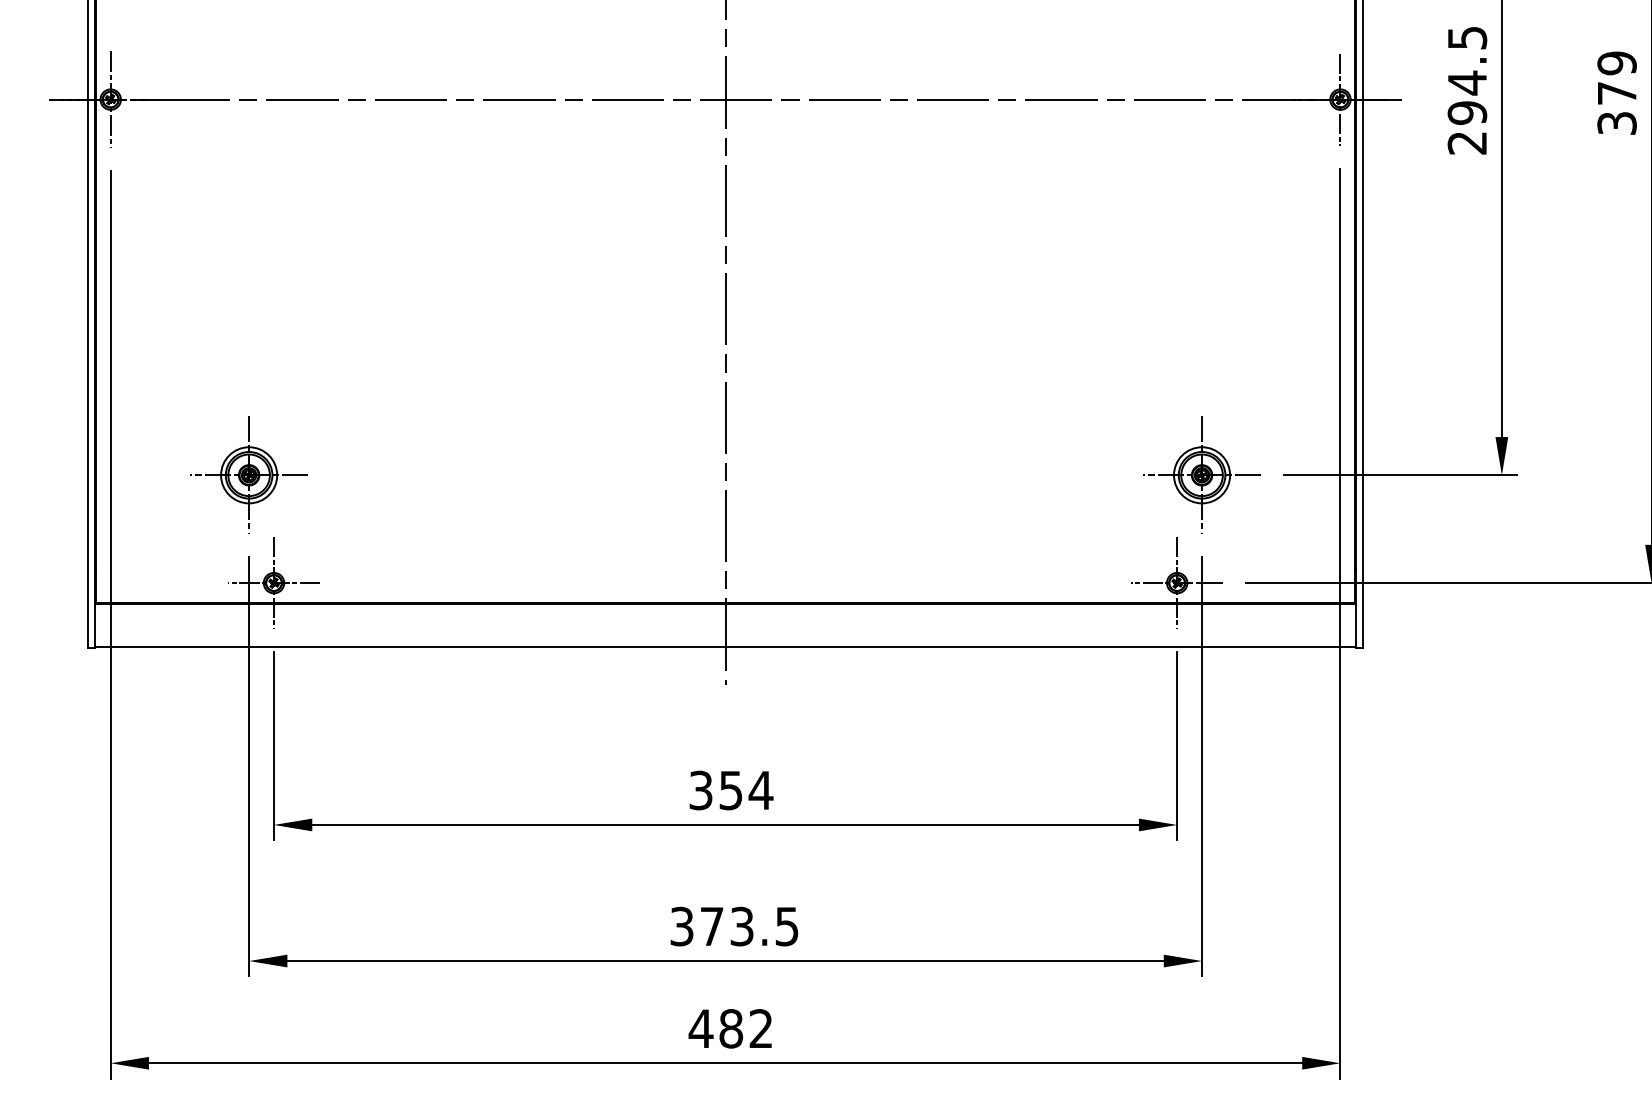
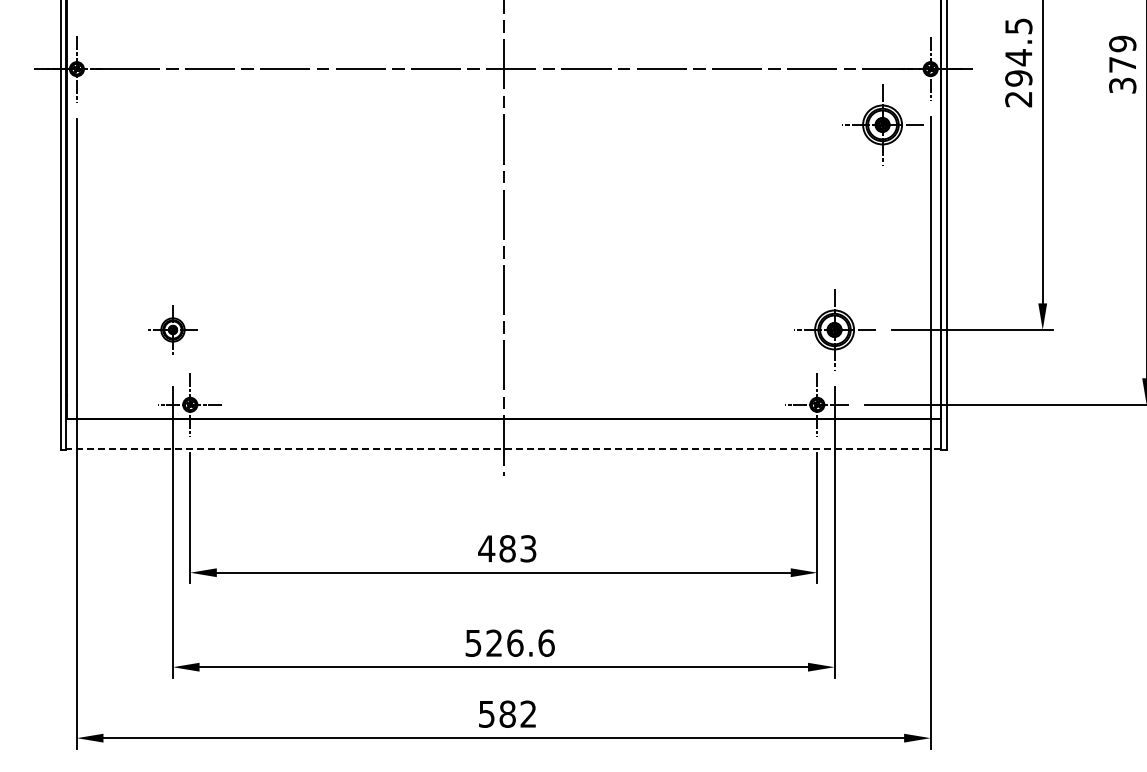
part: (1271, 179) -> (882, 124), added
part: (248, 474) -> (172, 329), size x0.6
line: (725, 647) -> (503, 449), solid -> dashed
text: (730, 790) -> (507, 548), 354 -> 483
text: (735, 925) -> (510, 642), 373.5 -> 526.6
text: (700, 1029) -> (486, 714), 482 -> 582

